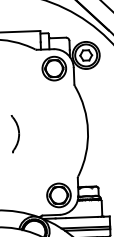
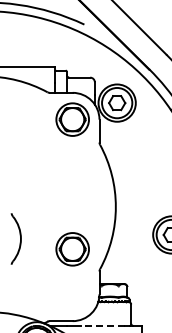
part: (15, 133) -> (15, 238), moved
part: (58, 195) -> (72, 249), moved
line: (82, 217) -> (103, 325), solid -> dashed

